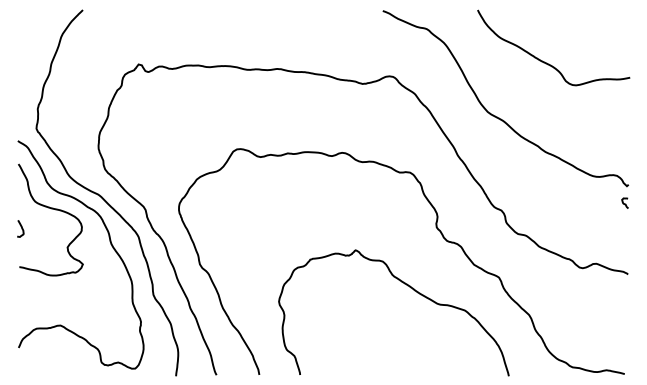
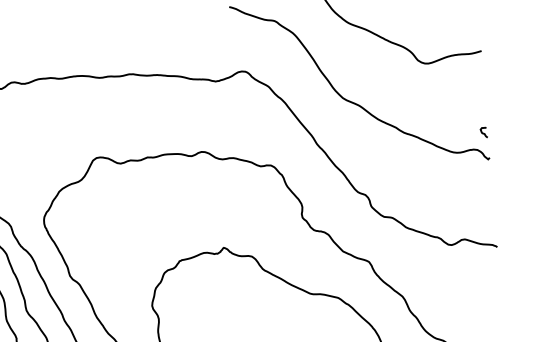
curve: (623, 202) -> (482, 132), moved

